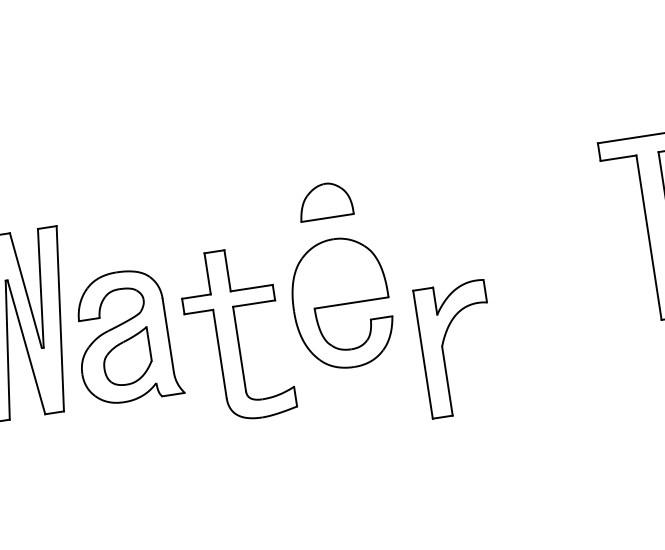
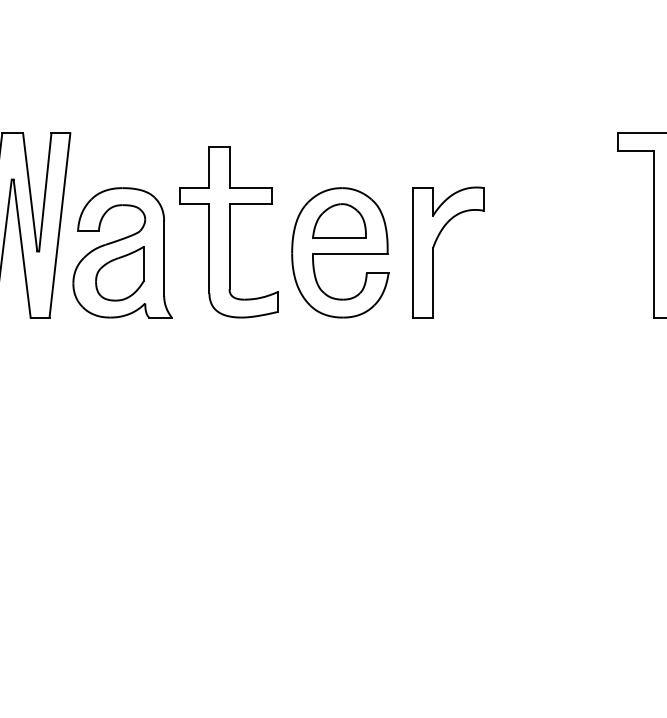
part: (324, 200) -> (339, 220), moved
part: (236, 335) -> (228, 232), moved
part: (443, 346) -> (434, 247), moved

